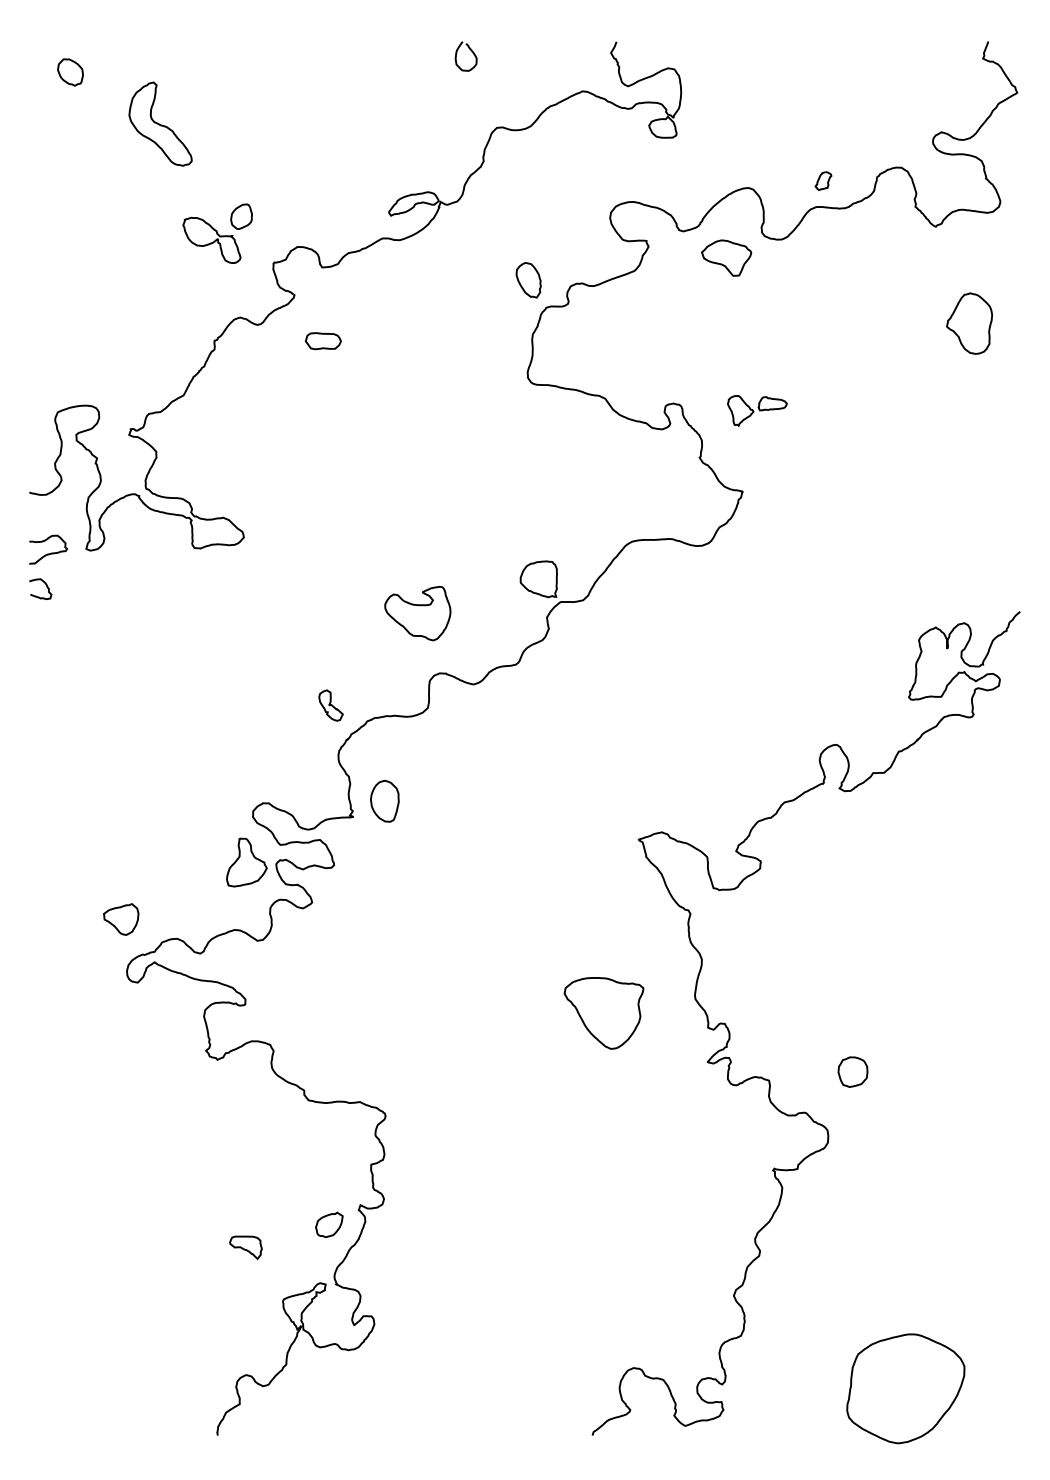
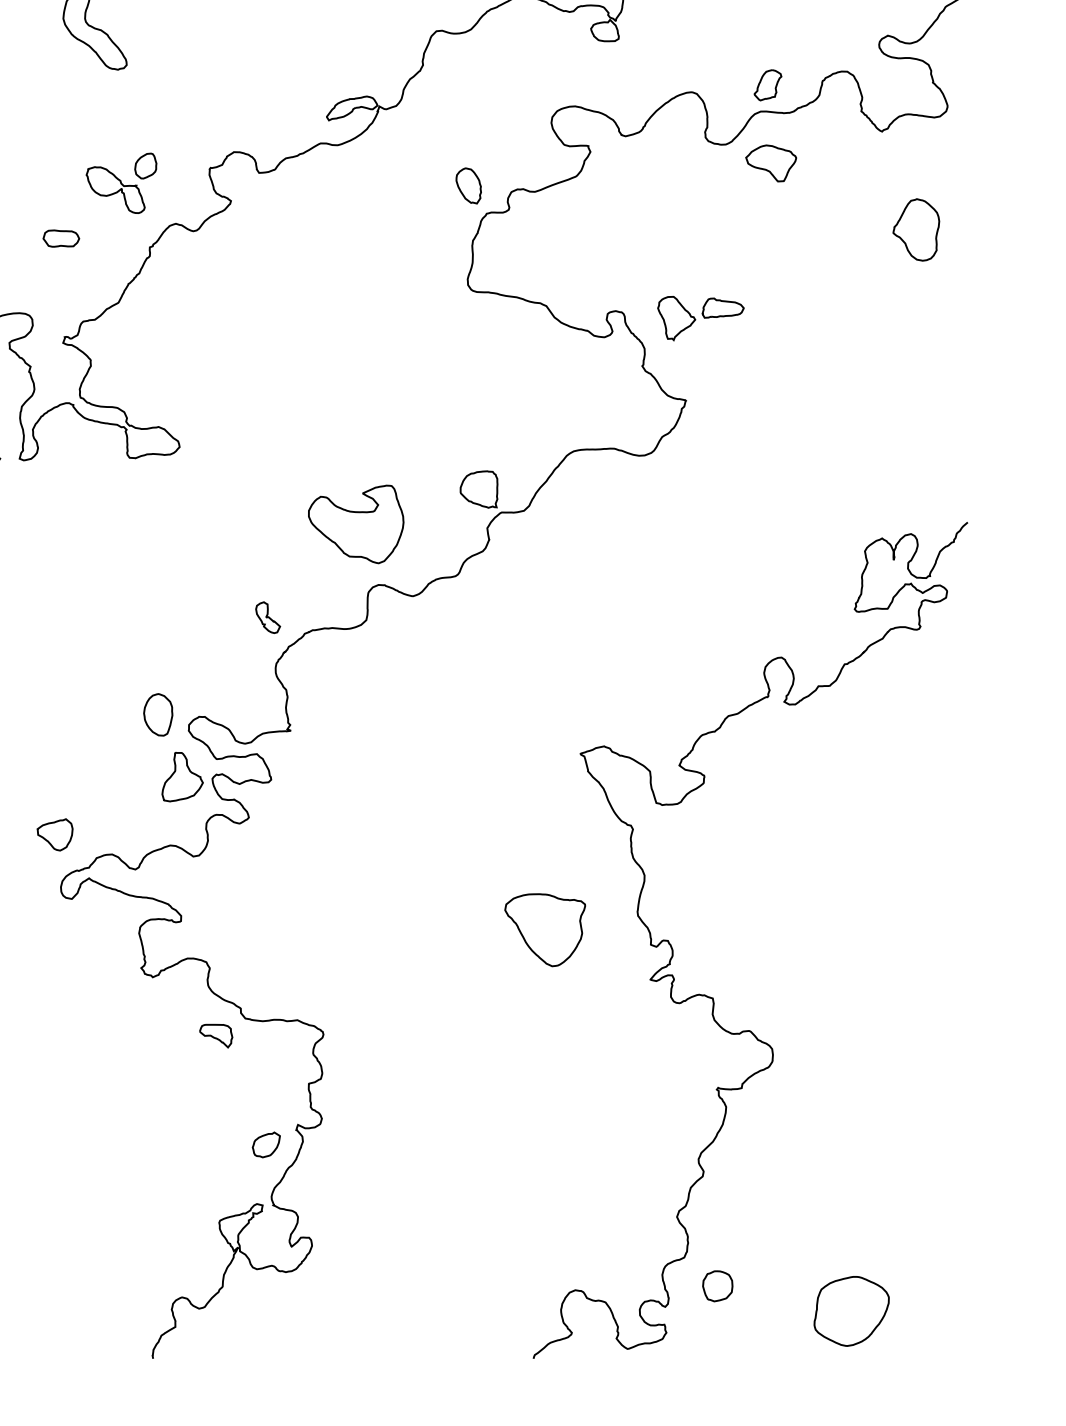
part: (823, 180) -> (768, 84), size x1.67
part: (217, 233) -> (121, 183), moved
part: (726, 257) -> (771, 162), moved
part: (322, 341) -> (60, 238), moved
part: (757, 410) -> (701, 318), size x1.43
part: (417, 613) -> (355, 524), size x1.43
part: (384, 800) -> (157, 714), moved
part: (852, 1071) -> (717, 1285), moved
part: (245, 1247) -> (215, 1035), moved
part: (905, 1388) -> (851, 1311), size x0.62

